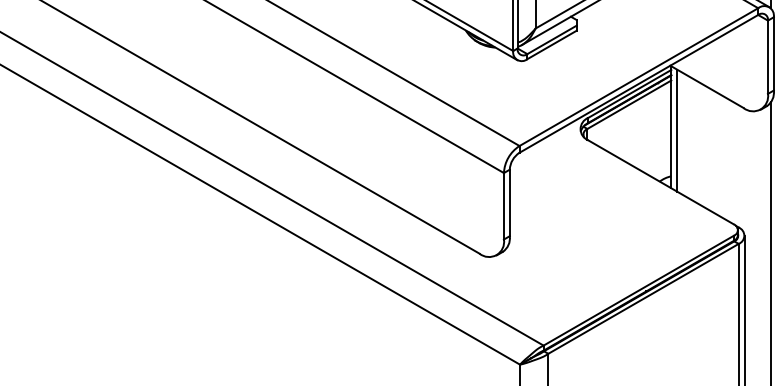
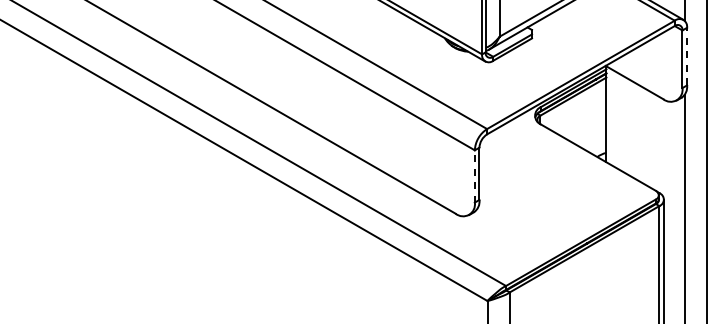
line: (774, 53) -> (687, 56), solid -> dashed
line: (677, 130) -> (611, 116), removed
line: (503, 205) -> (474, 175), solid -> dashed

